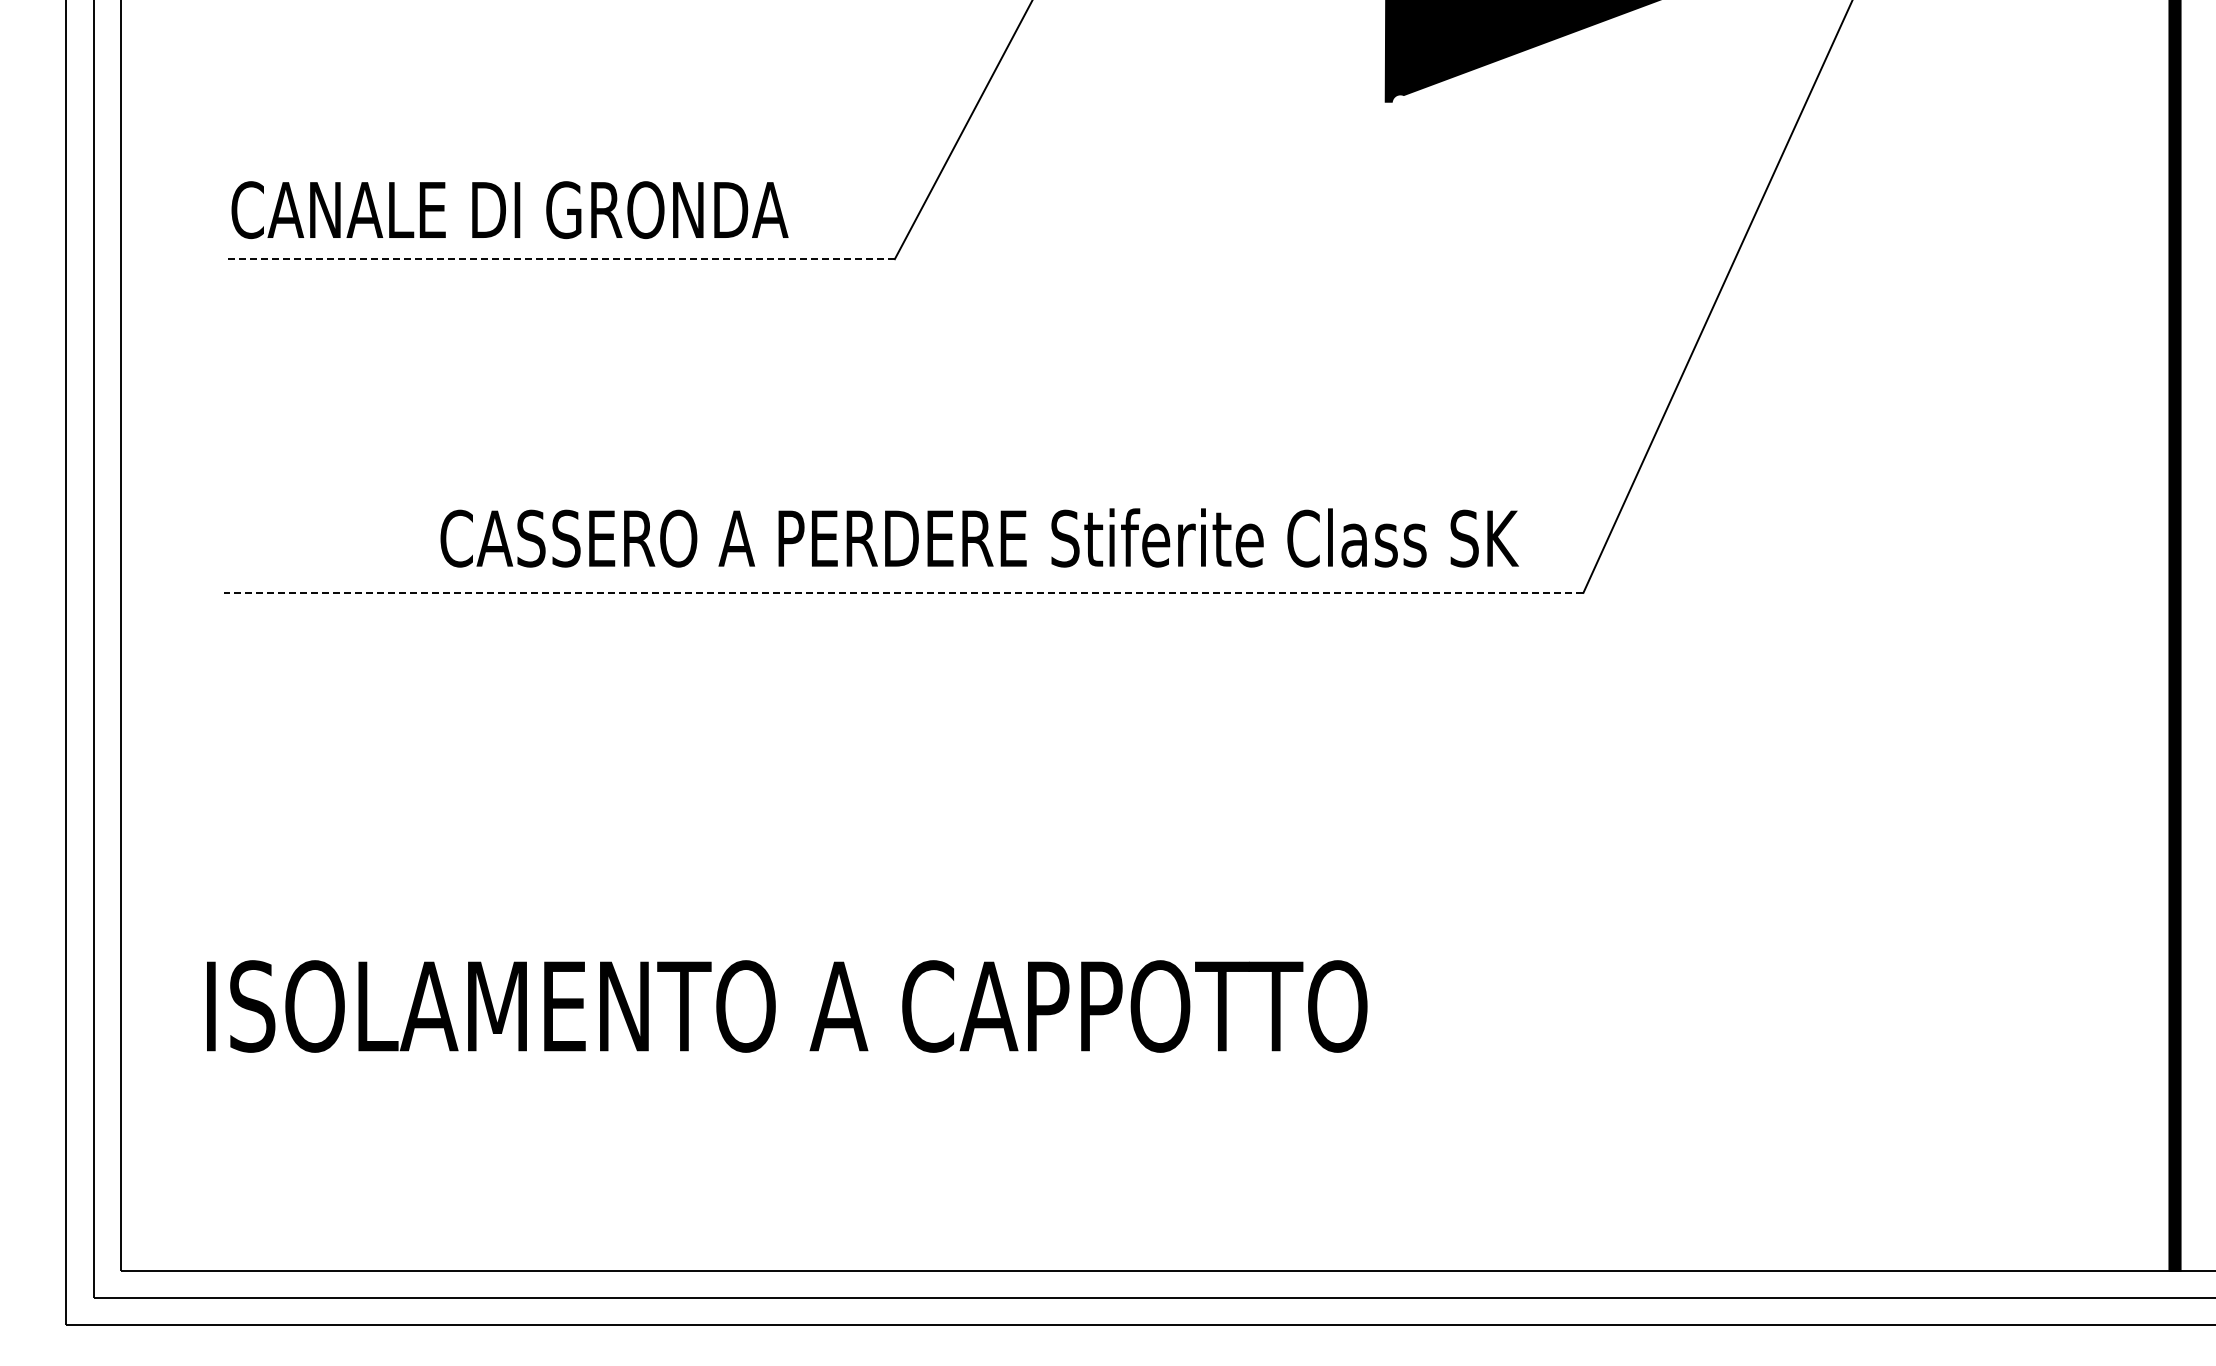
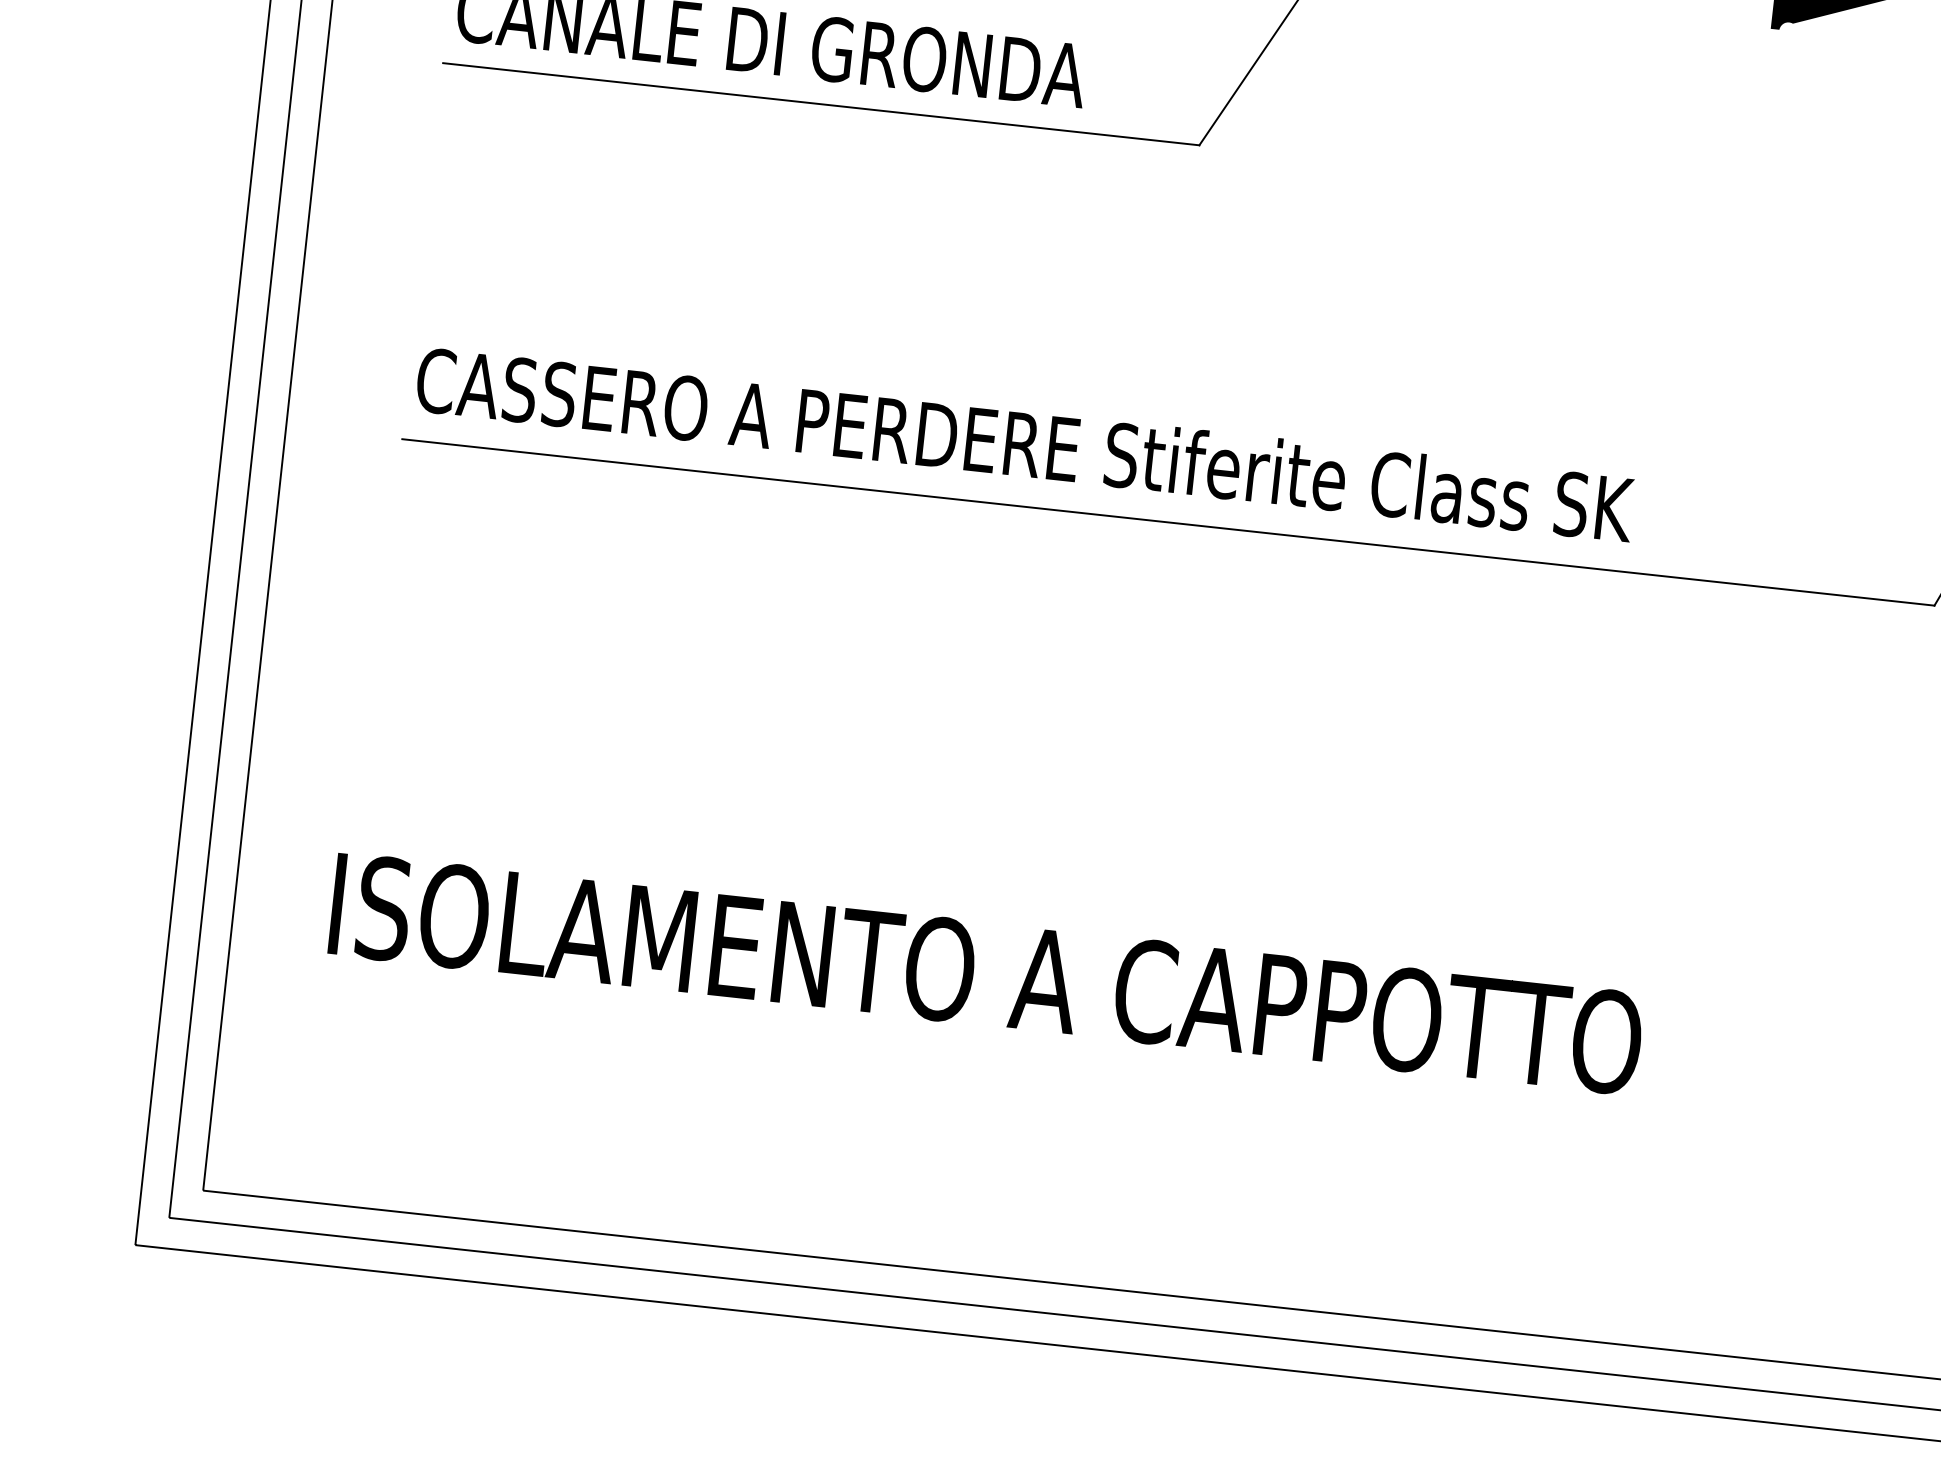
line: (559, 259) -> (821, 104), dashed -> solid
text: (979, 537) -> (1025, 443), moved
line: (903, 592) -> (1168, 521), dashed -> solid

